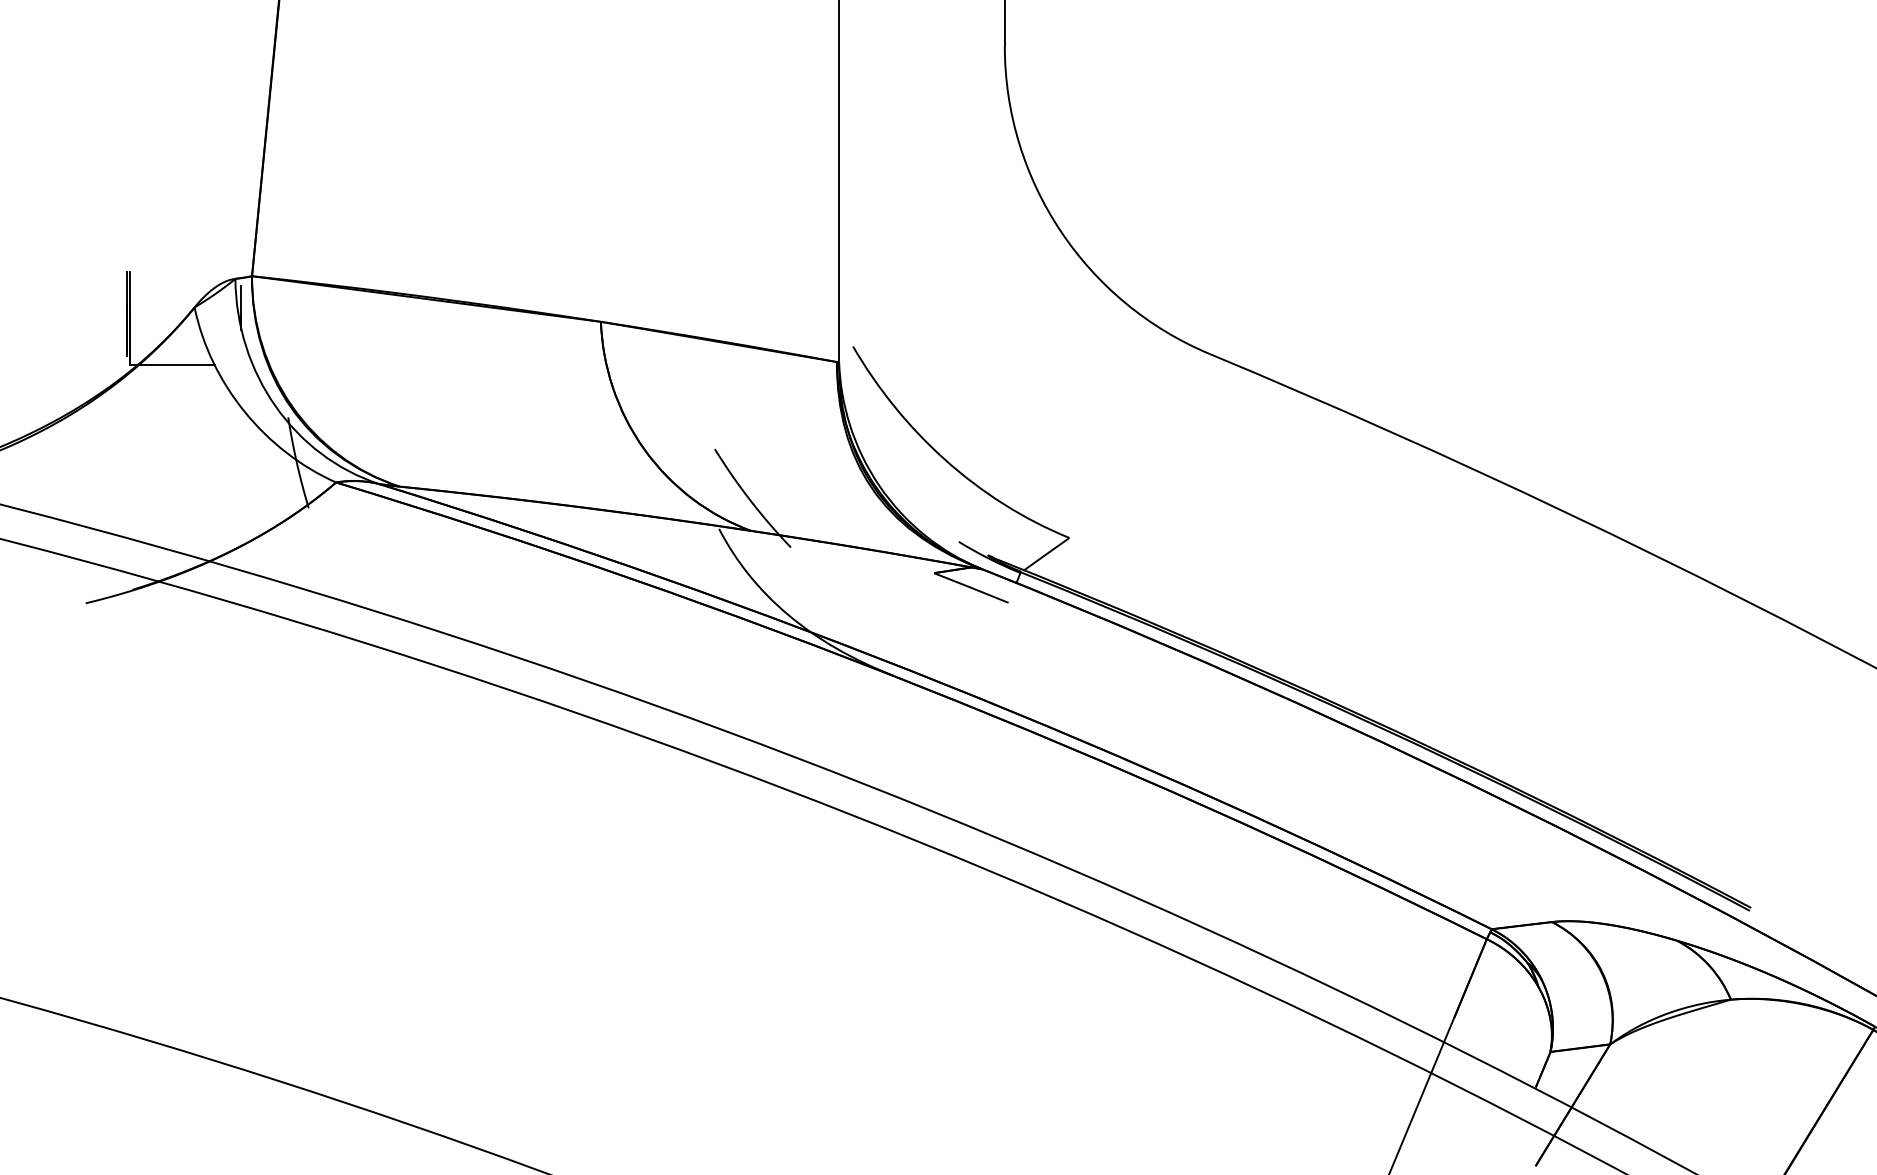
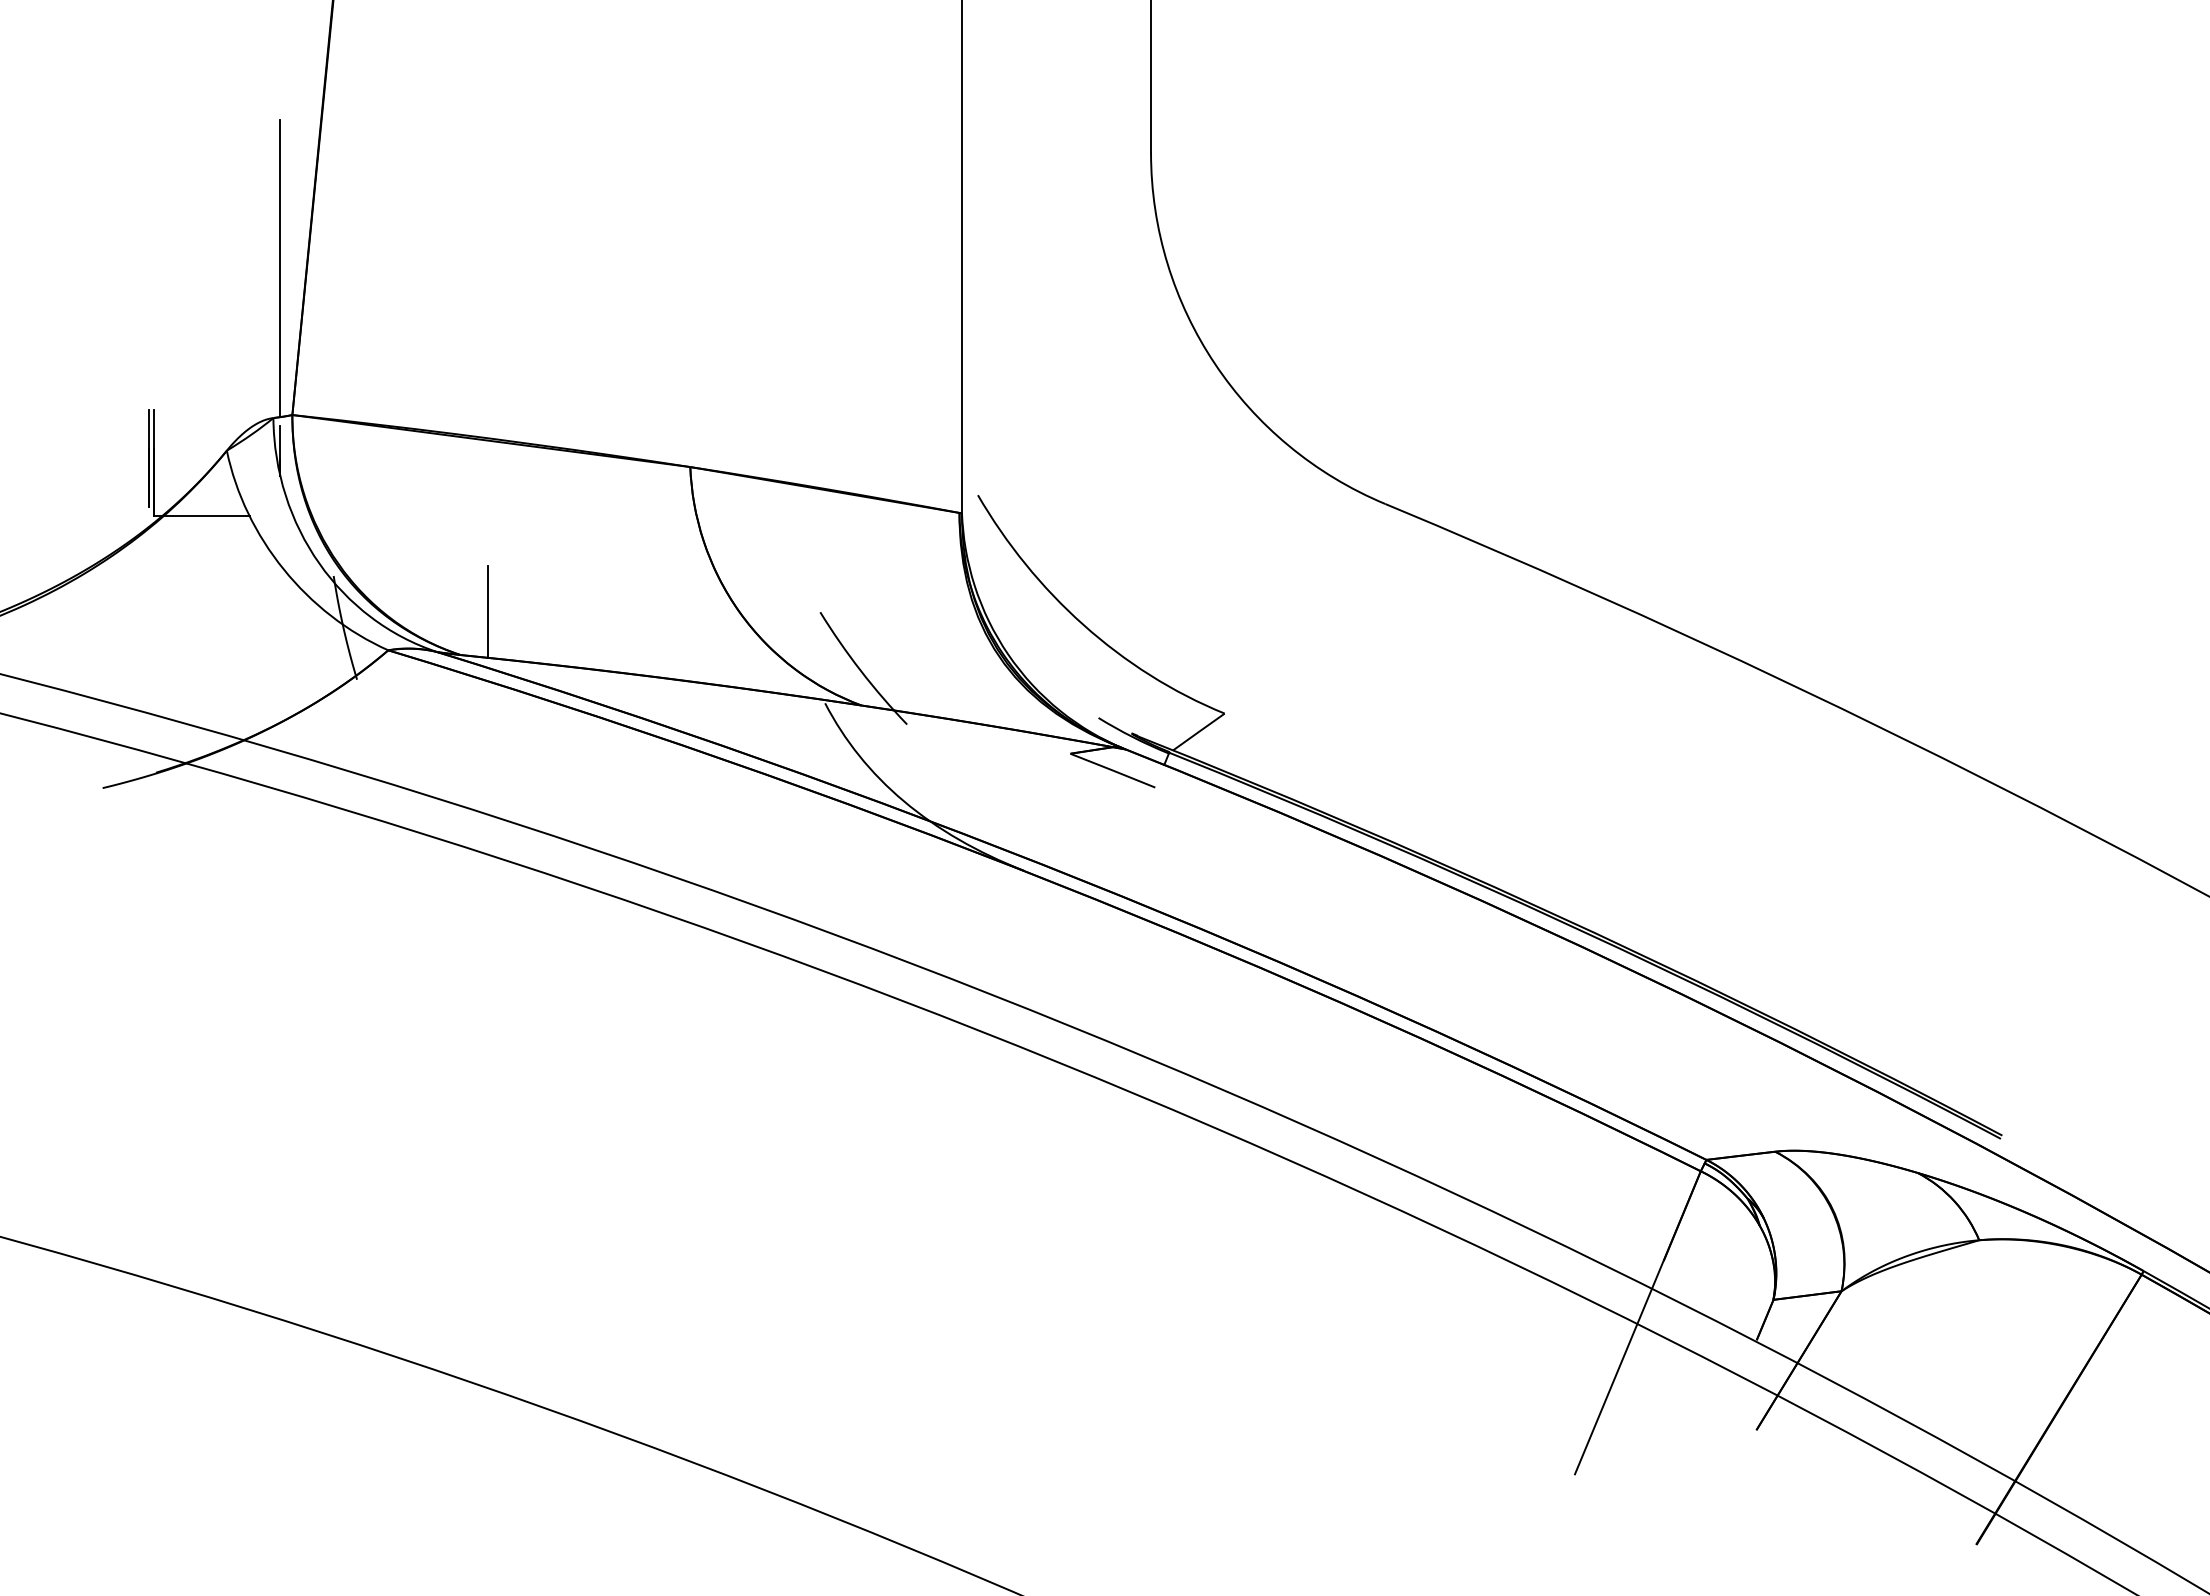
line: (241, 147) -> (280, 268), added
line: (423, 449) -> (487, 612), added

